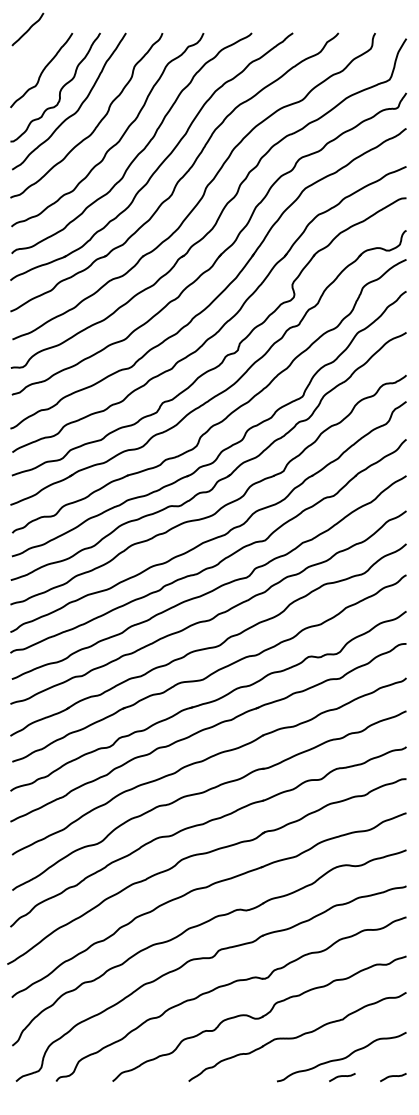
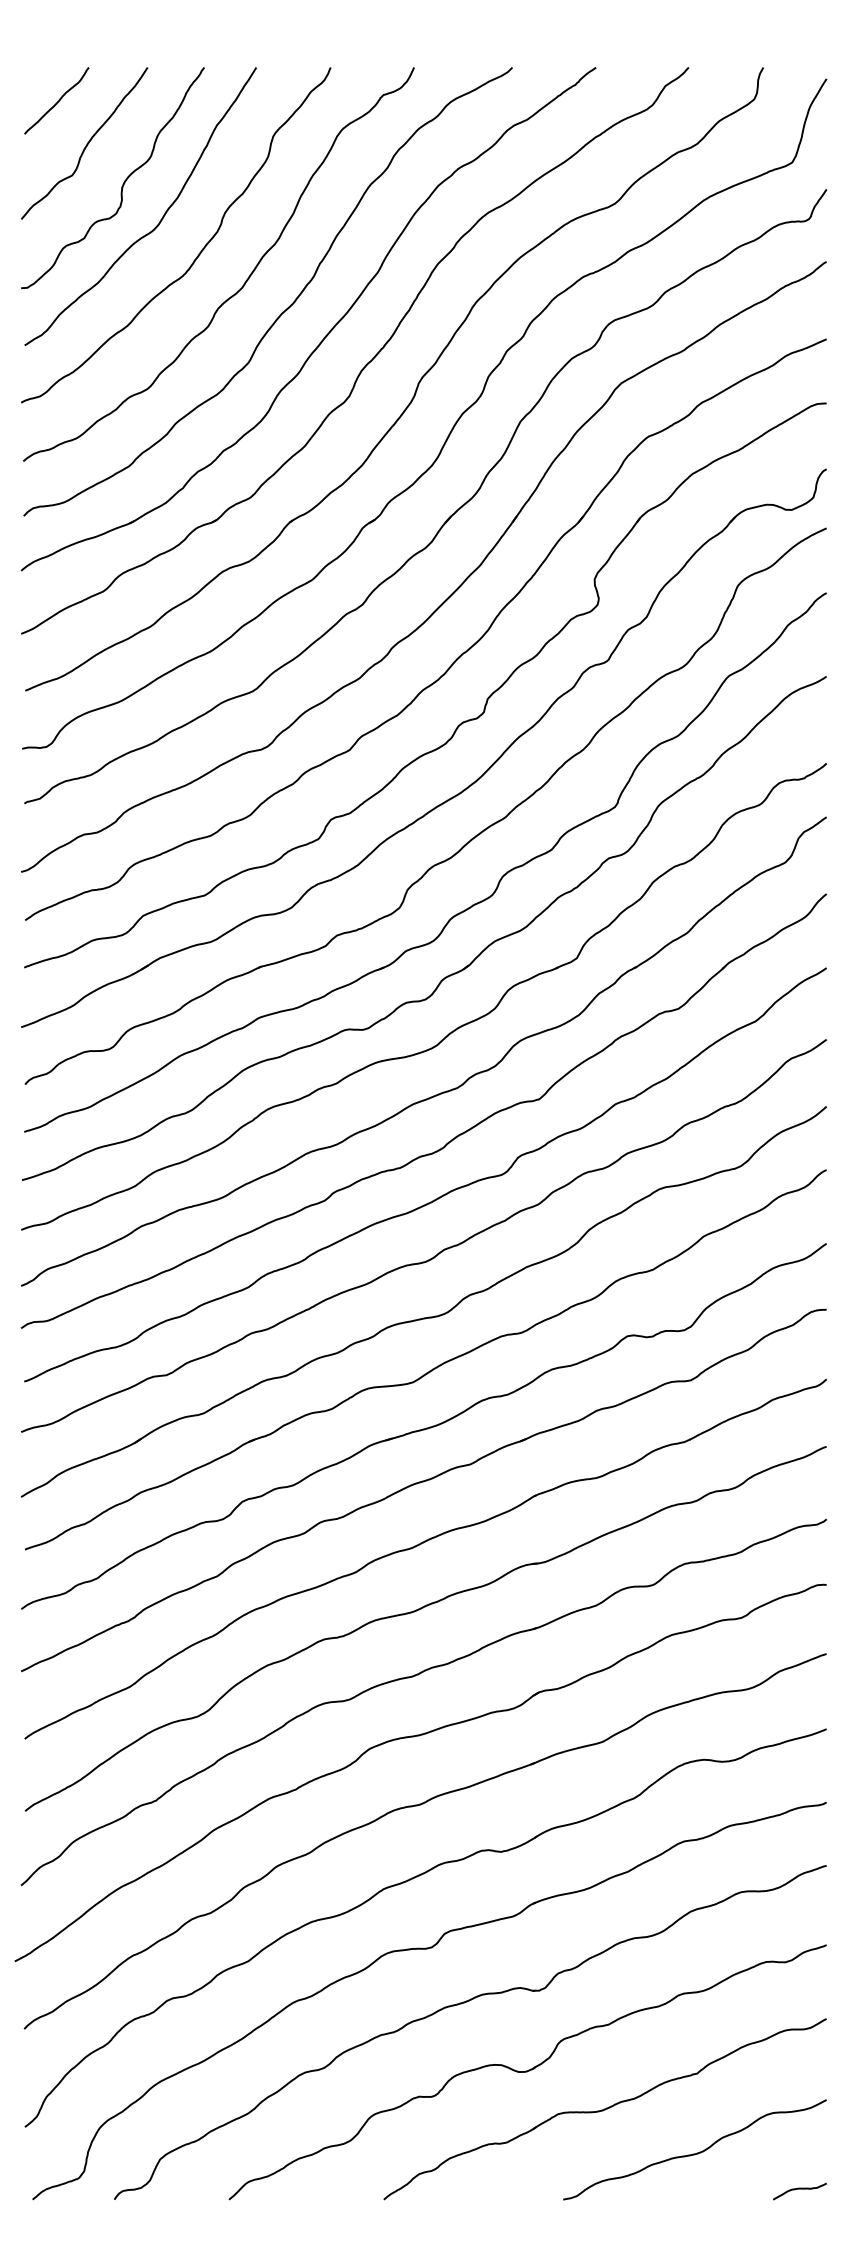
curve: (27, 29) -> (55, 100), moved
curve: (342, 1076) -> (696, 2189), removed

